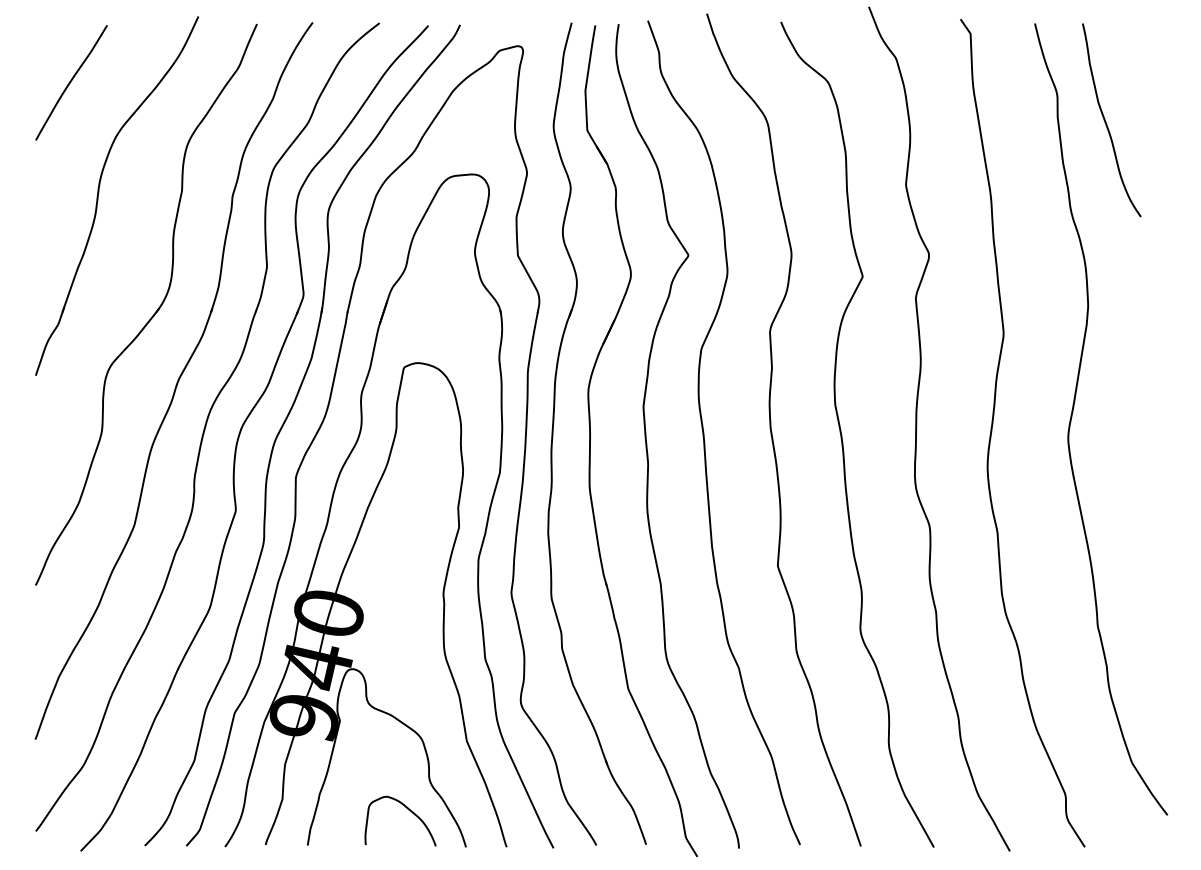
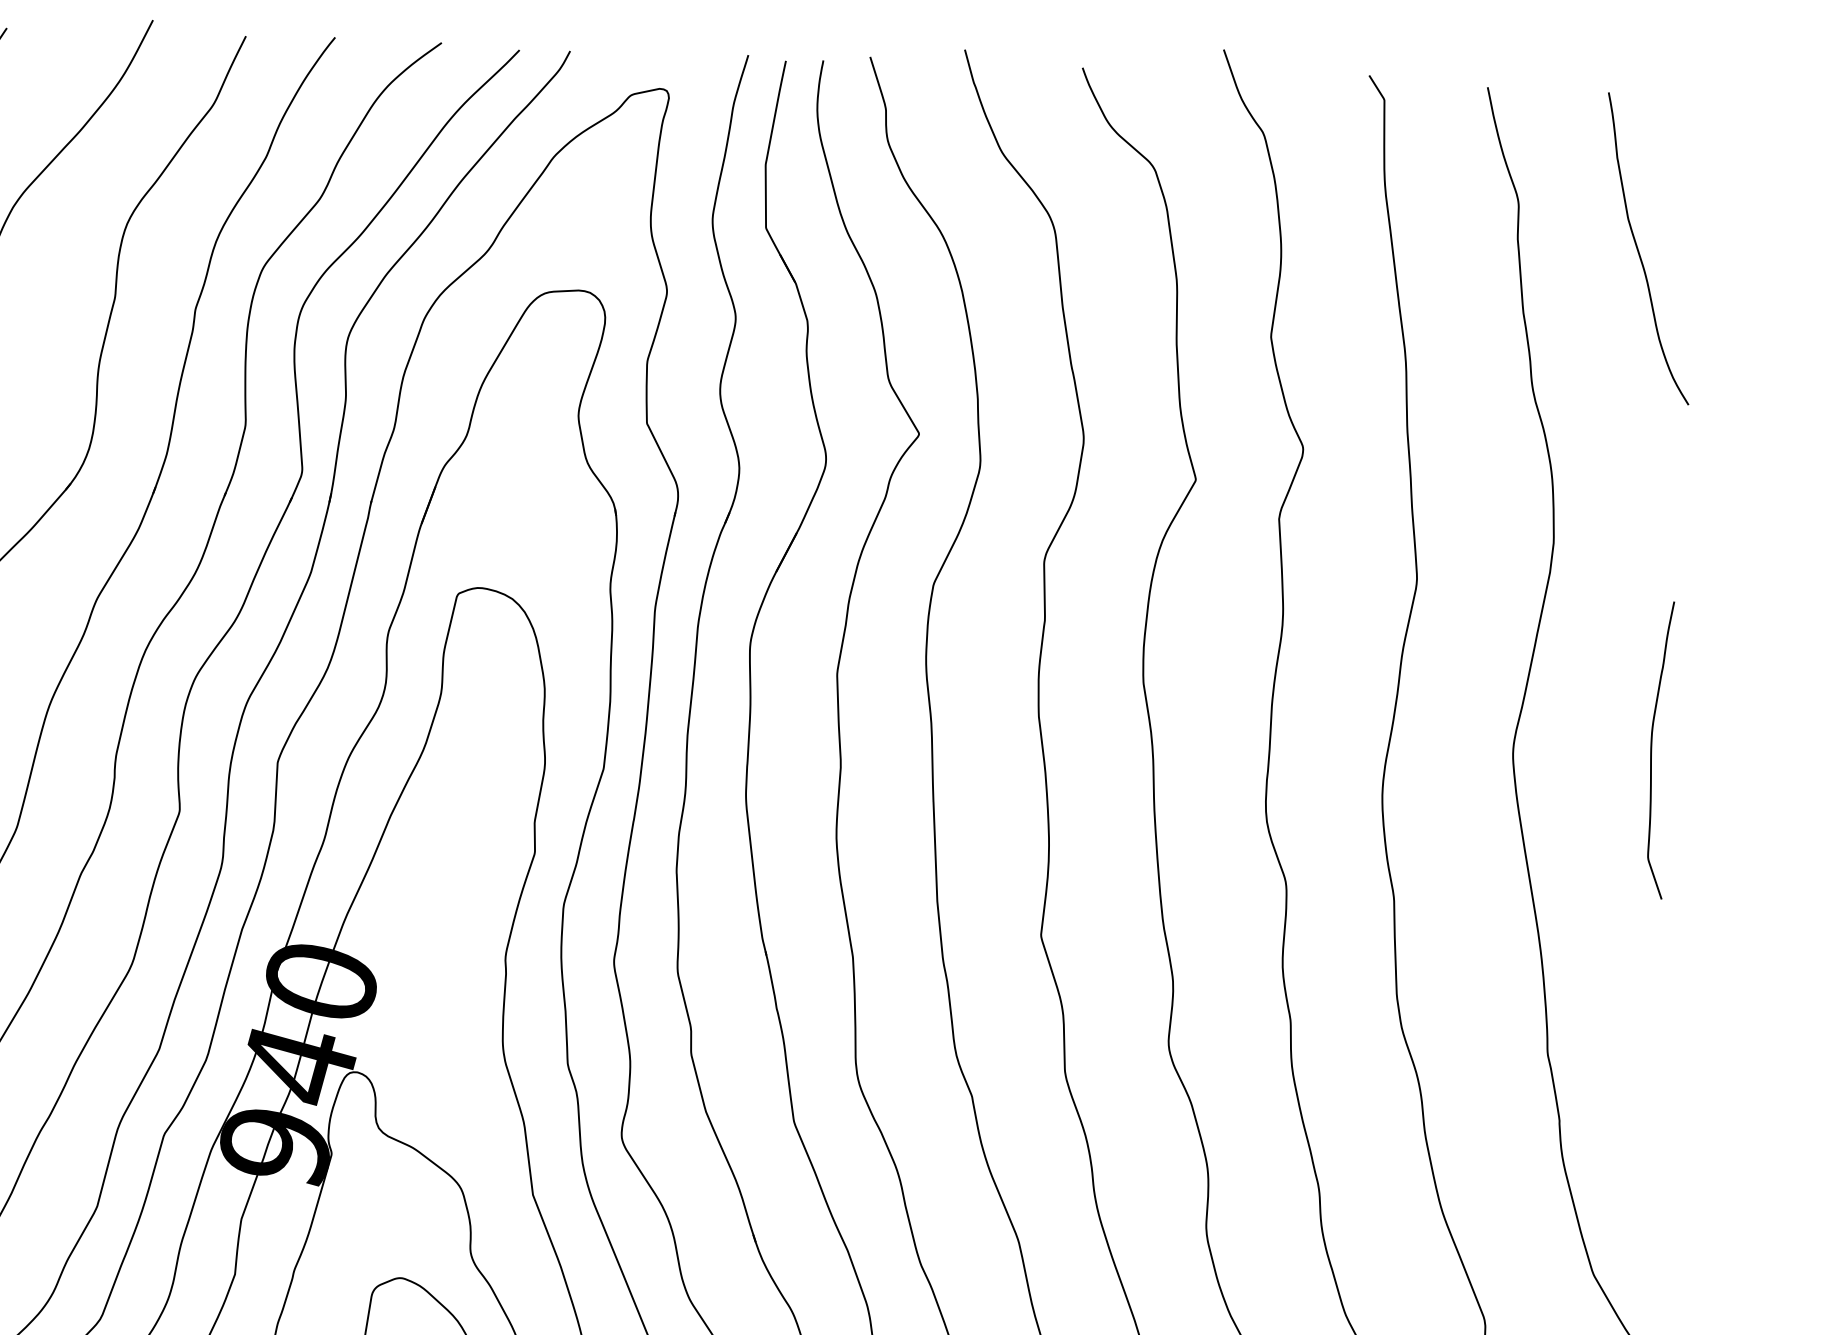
curve: (1106, 121) -> (1640, 250), moved
curve: (1155, 433) -> (1652, 749), added

